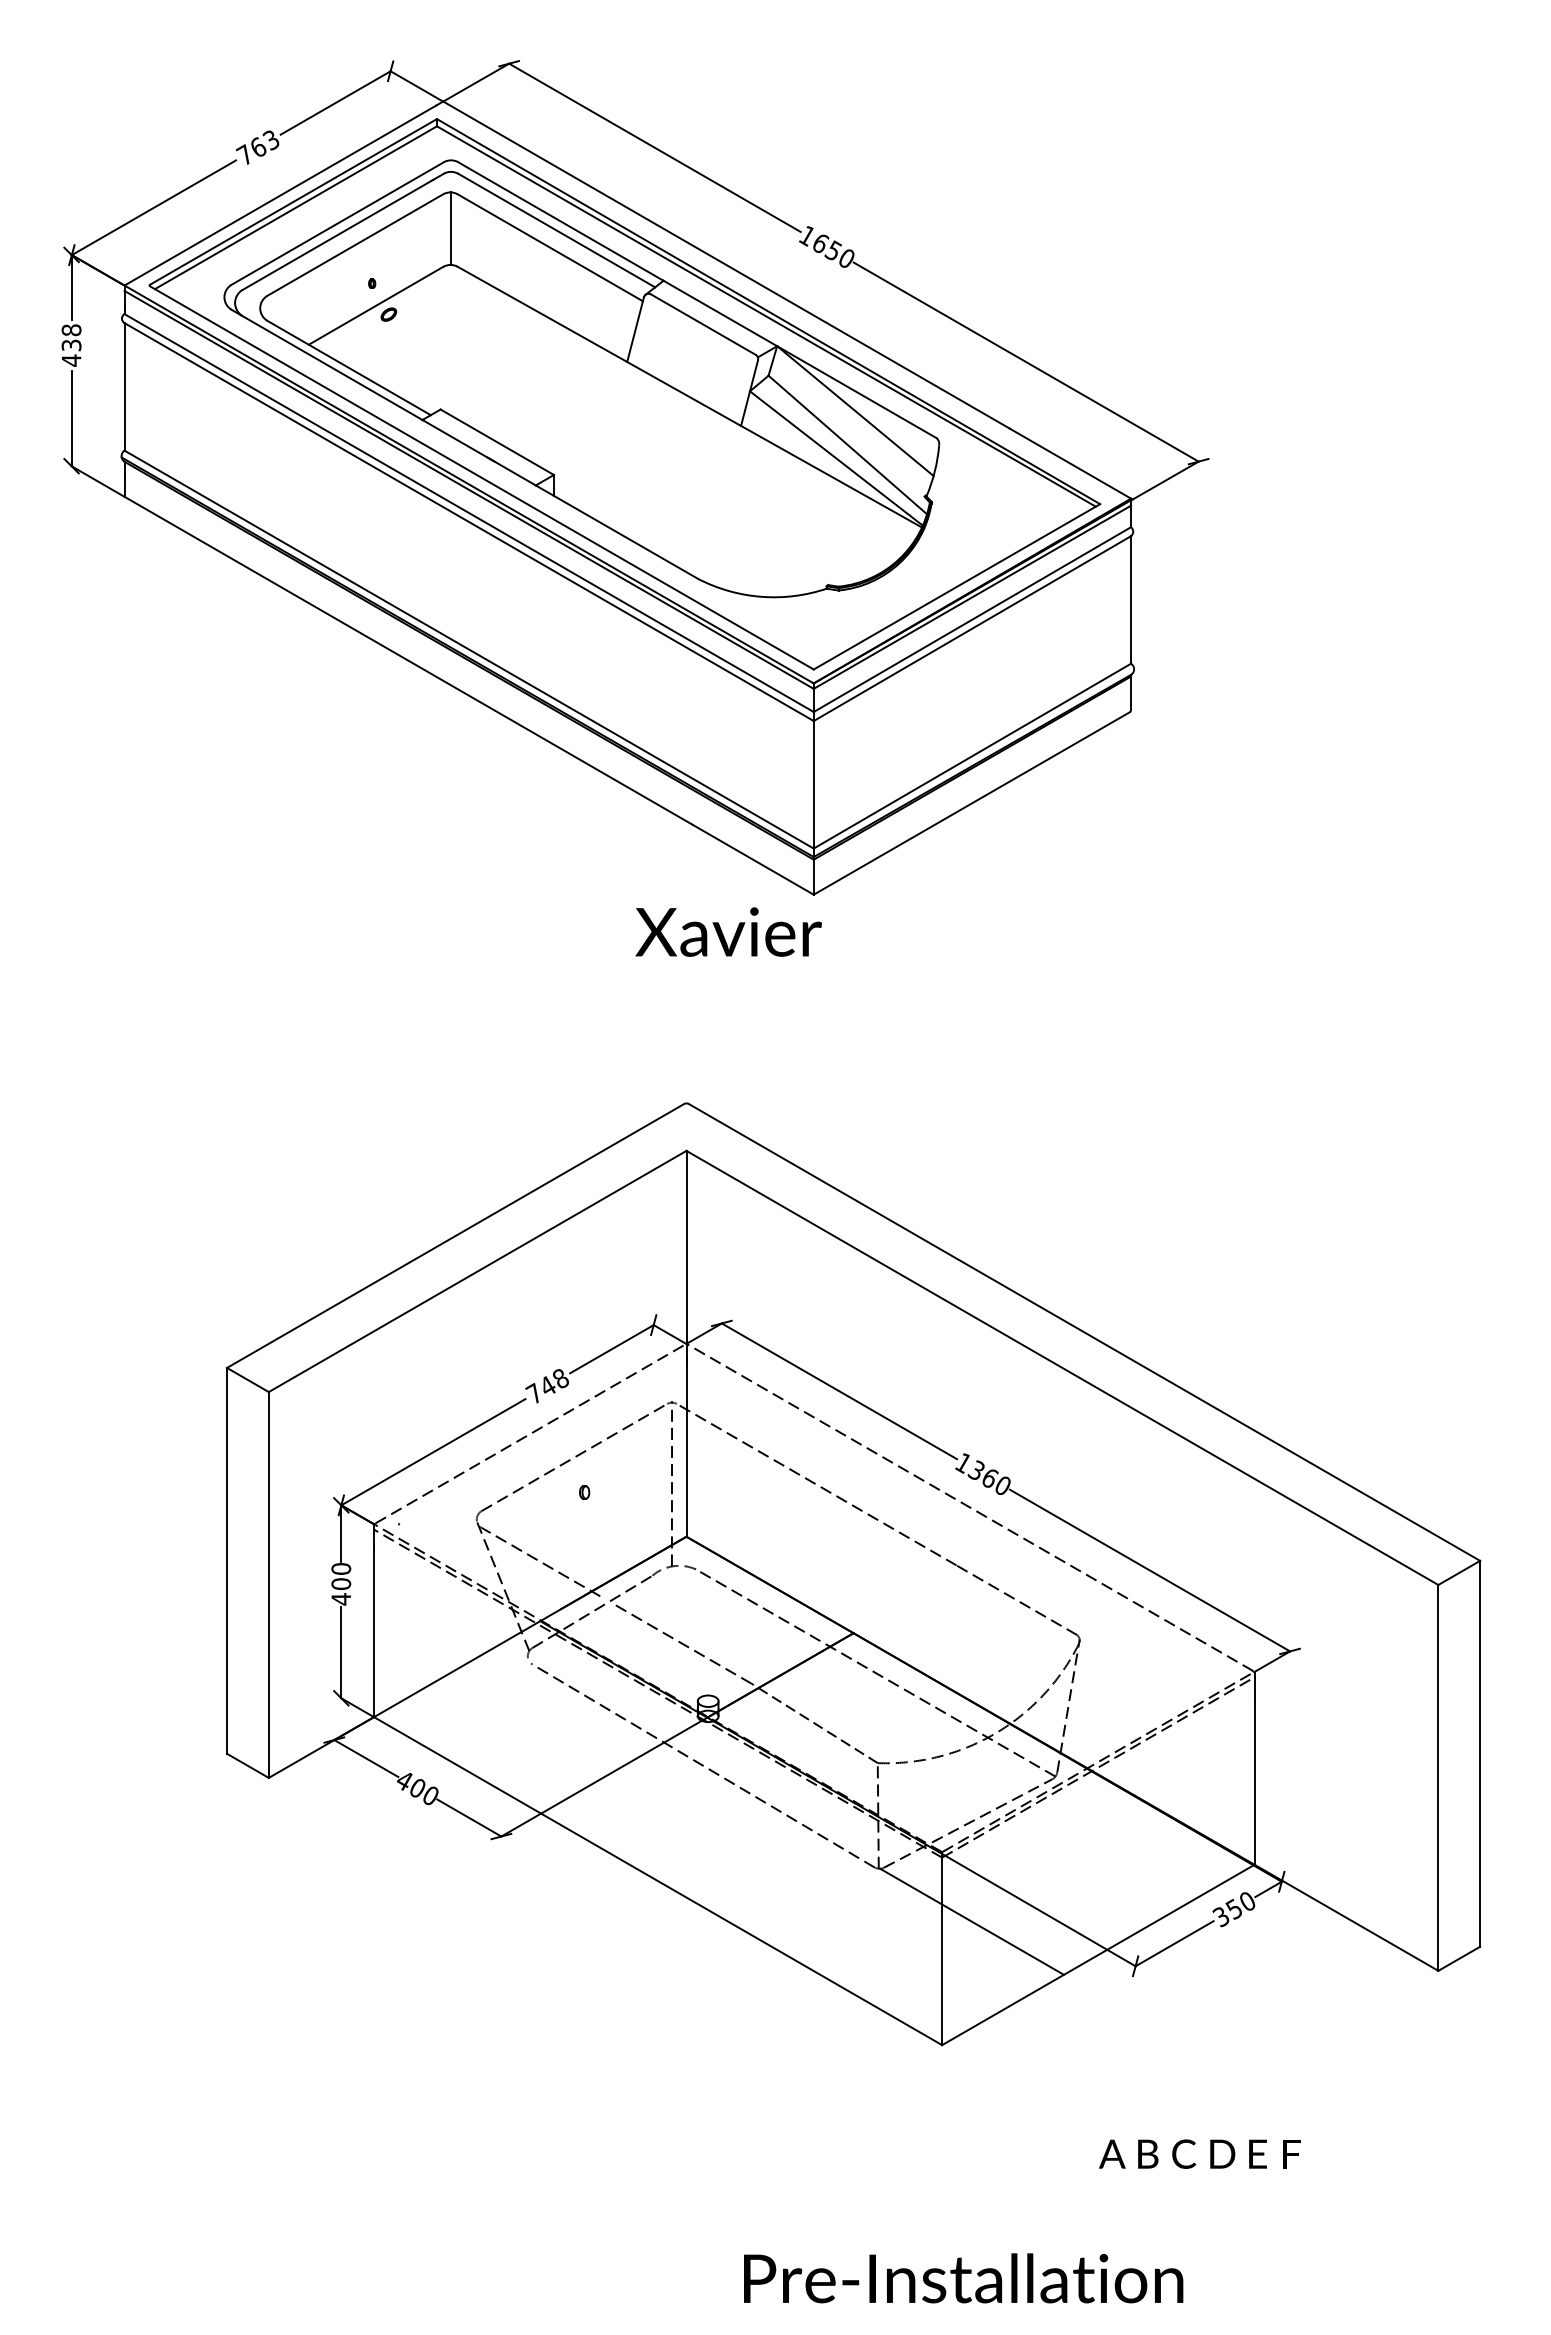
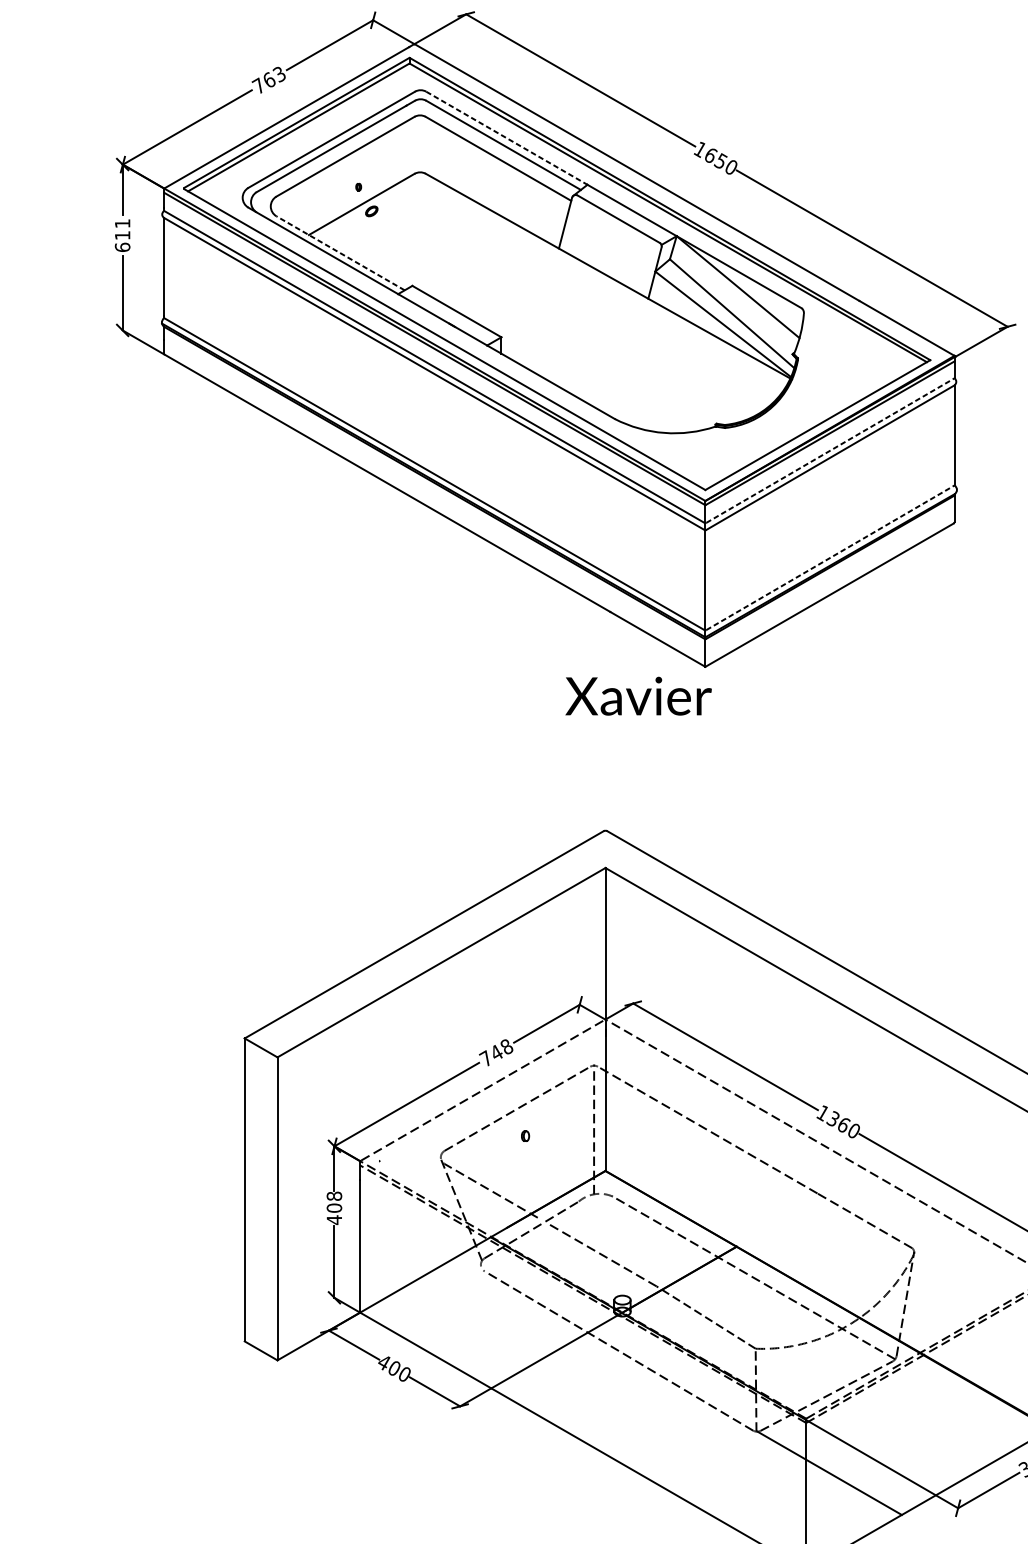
line: (560, 221) -> (506, 138), solid -> dashed
line: (450, 228) -> (420, 143), removed
text: (71, 345) -> (122, 235), 438 -> 611
line: (348, 367) -> (340, 252), solid -> dashed
line: (973, 619) -> (830, 450), solid -> dashed
line: (973, 755) -> (830, 557), solid -> dashed
text: (340, 1568) -> (333, 1195), 400 -> 408

